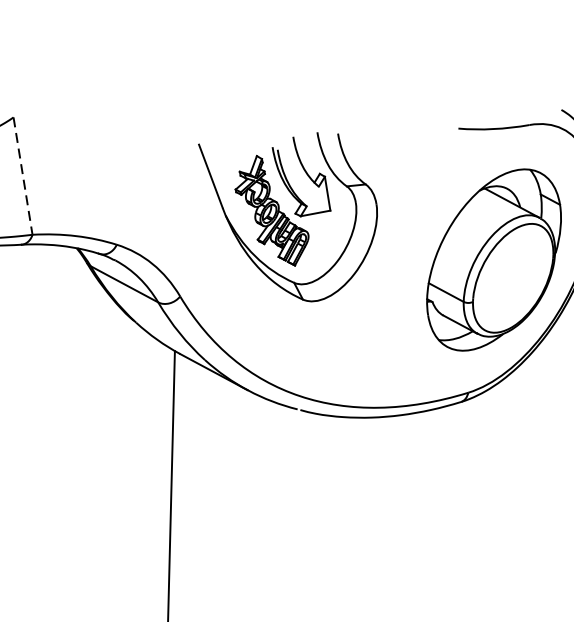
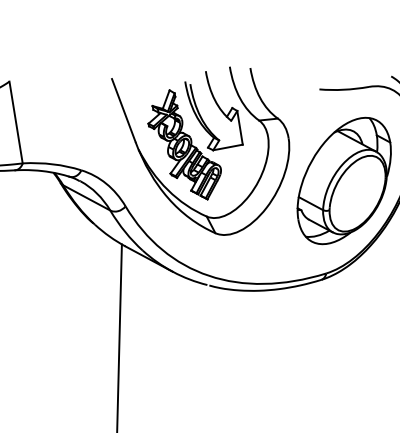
line: (23, 177) -> (16, 123), dashed -> solid
part: (287, 216) -> (200, 150), size x1.43

